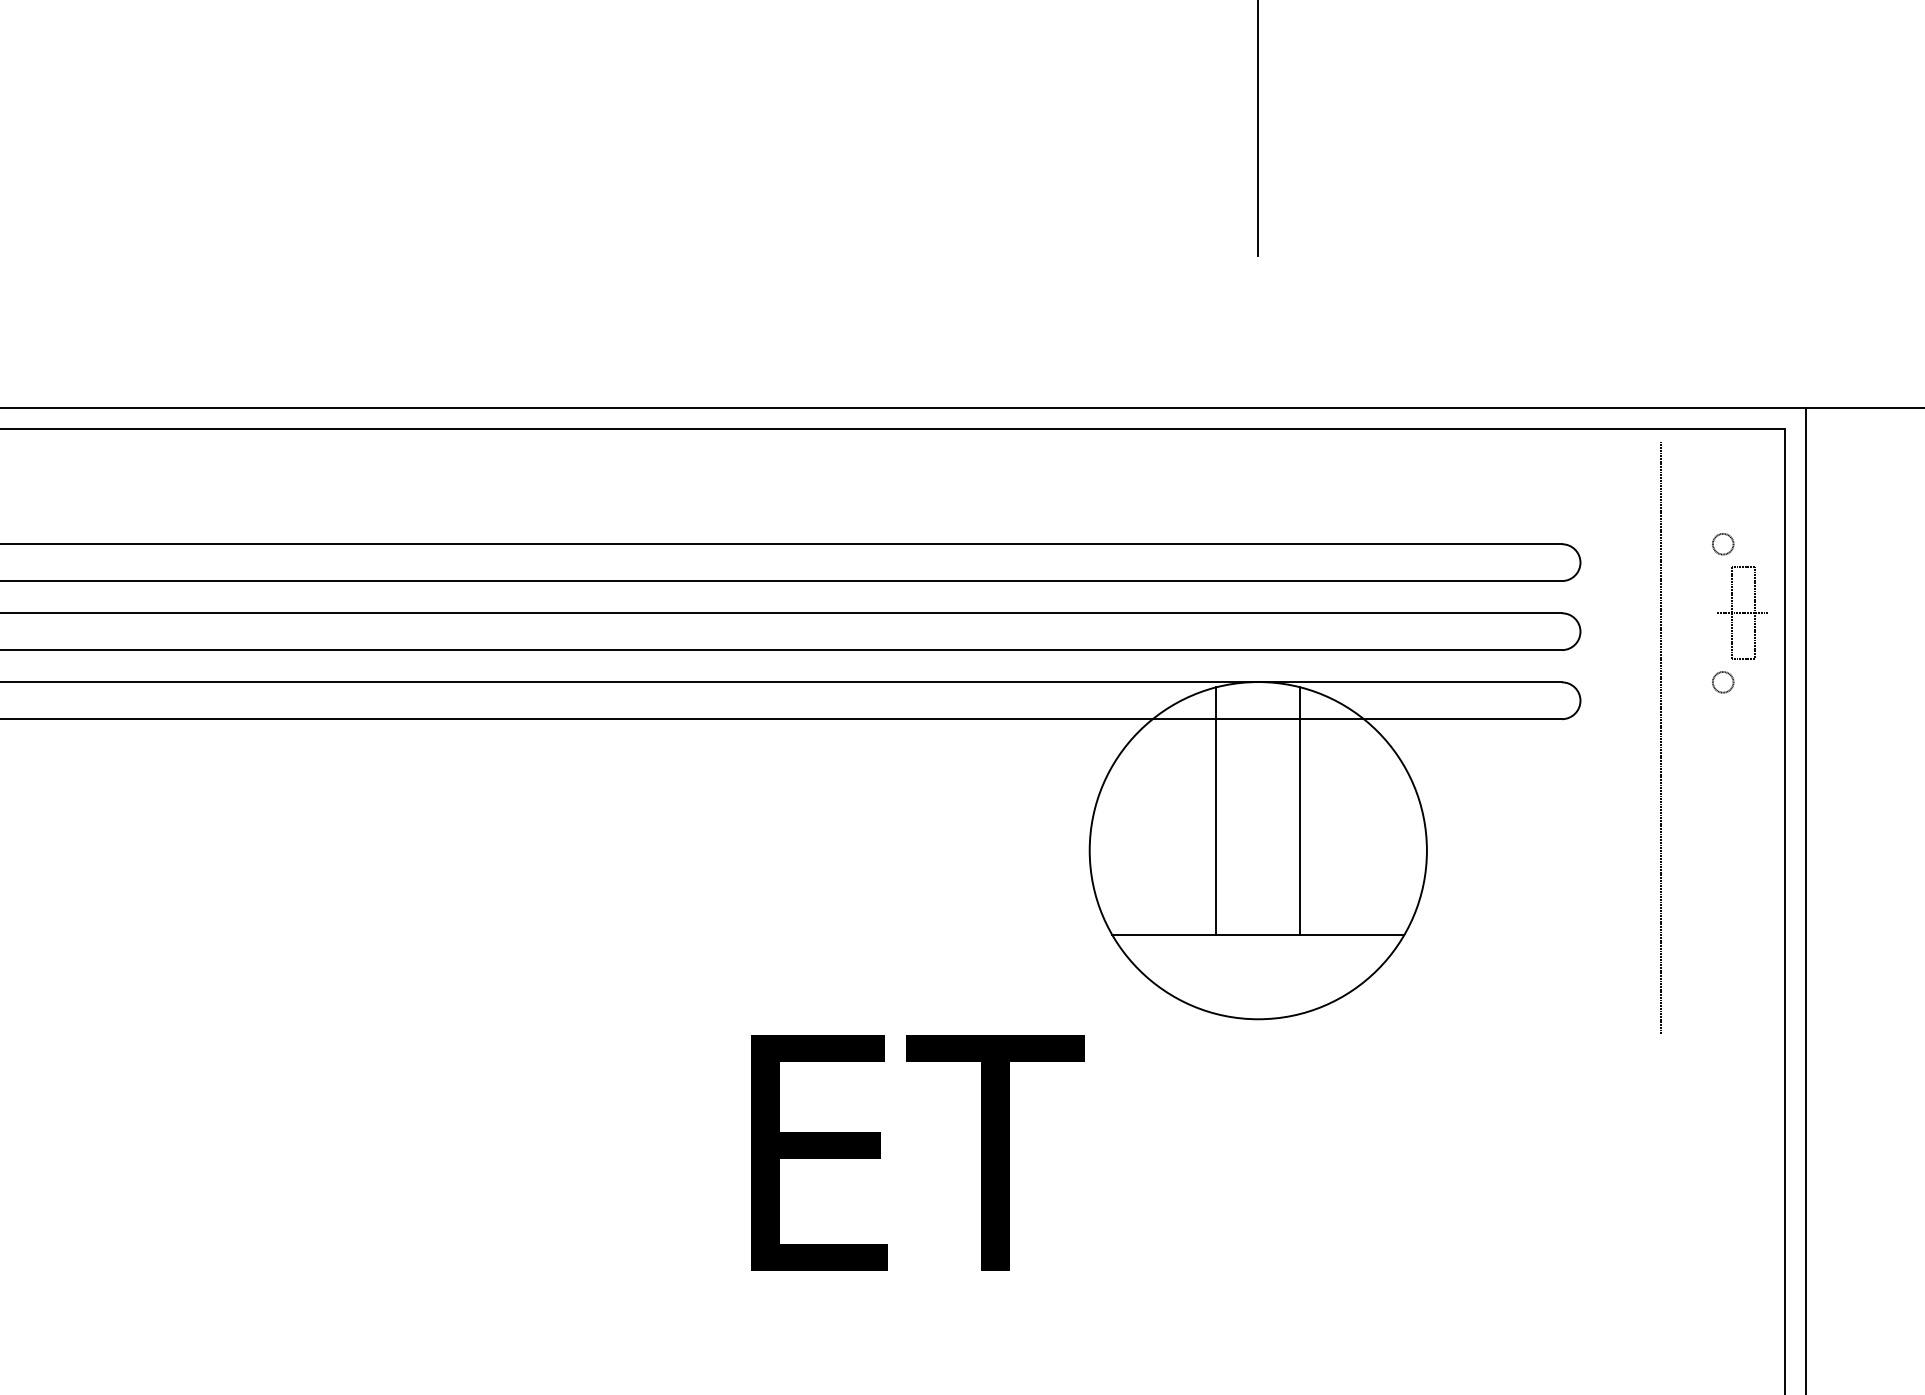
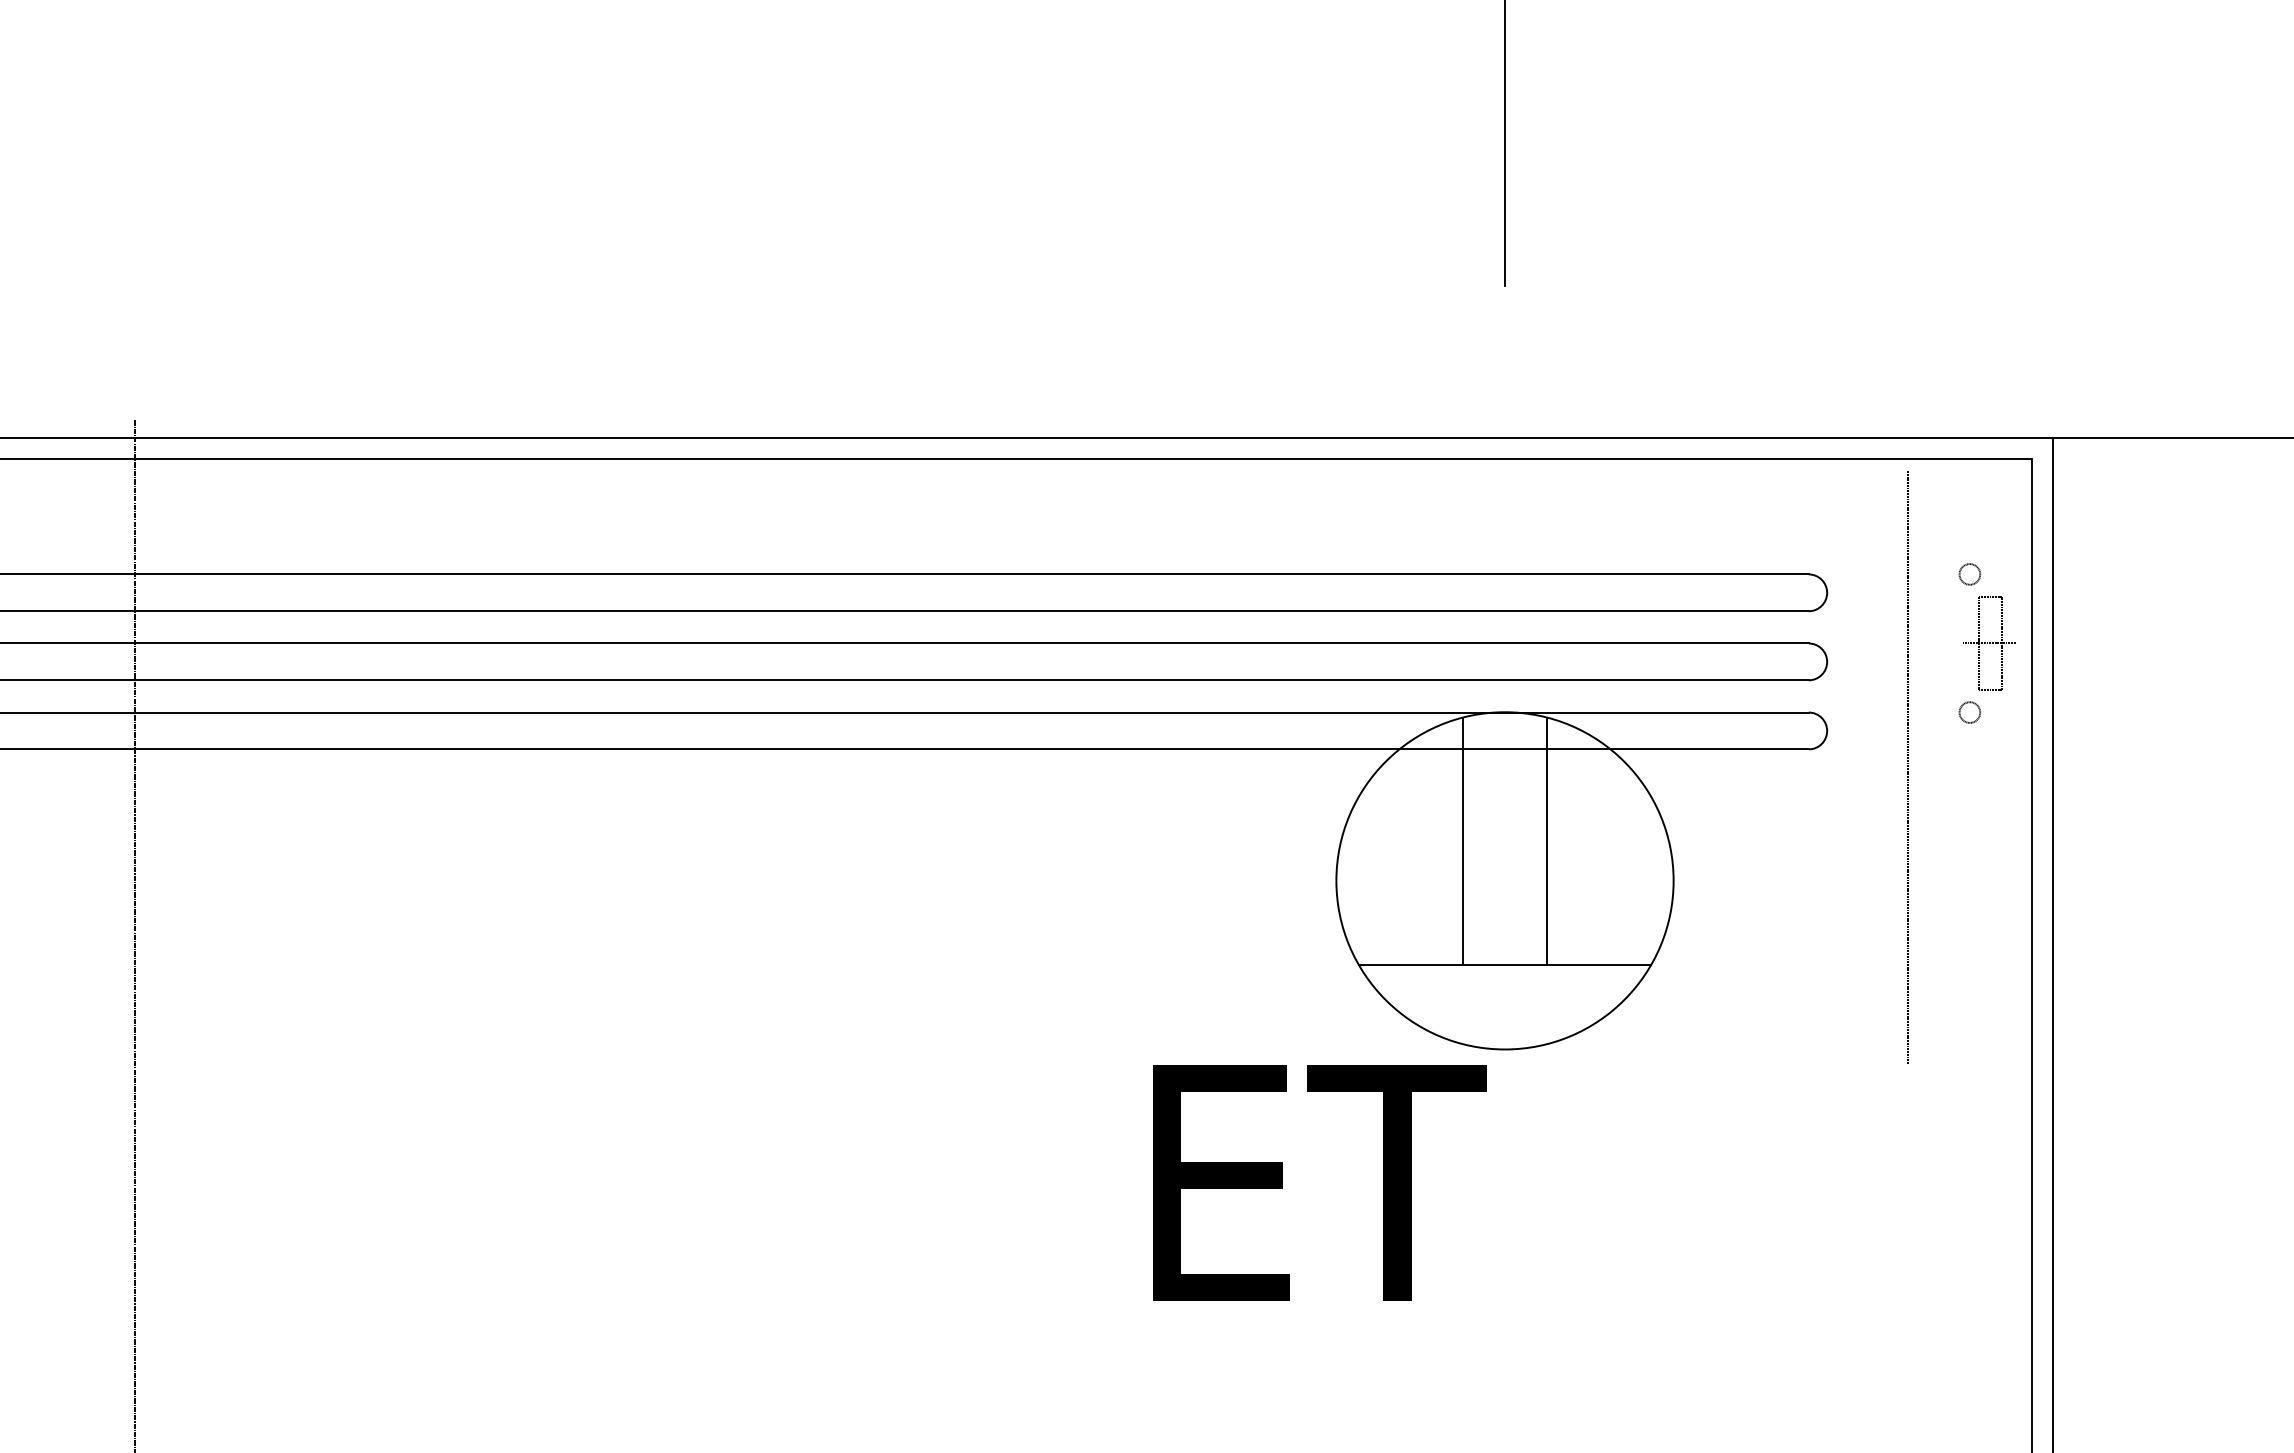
text: (917, 1152) -> (1319, 1182), moved

